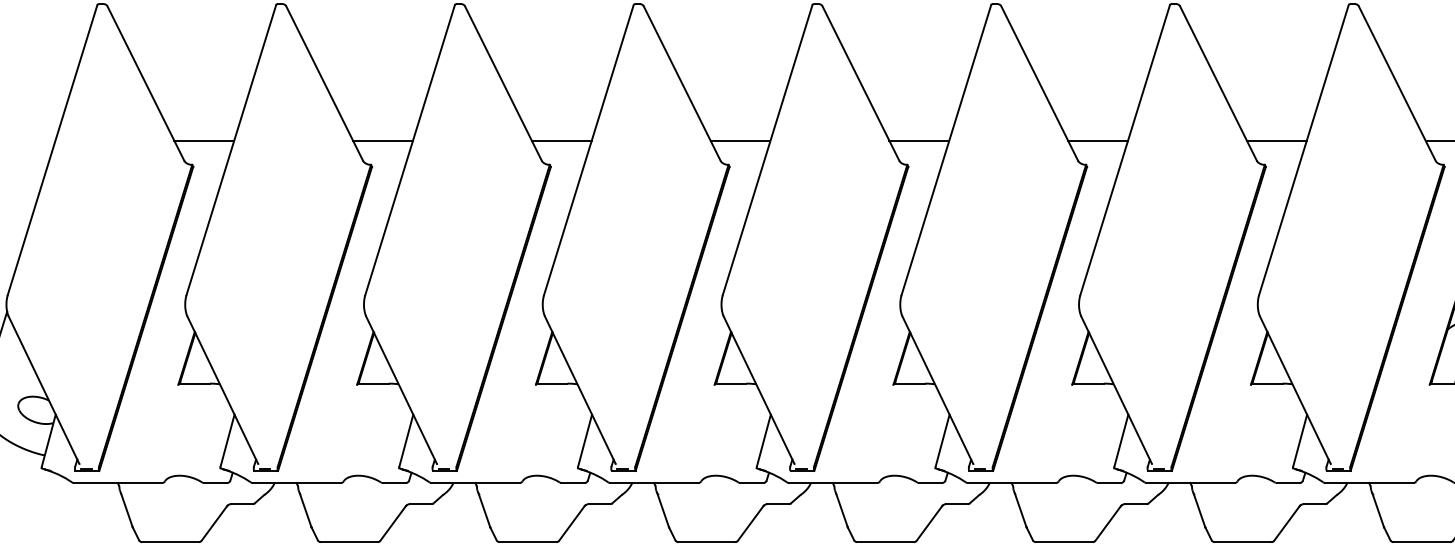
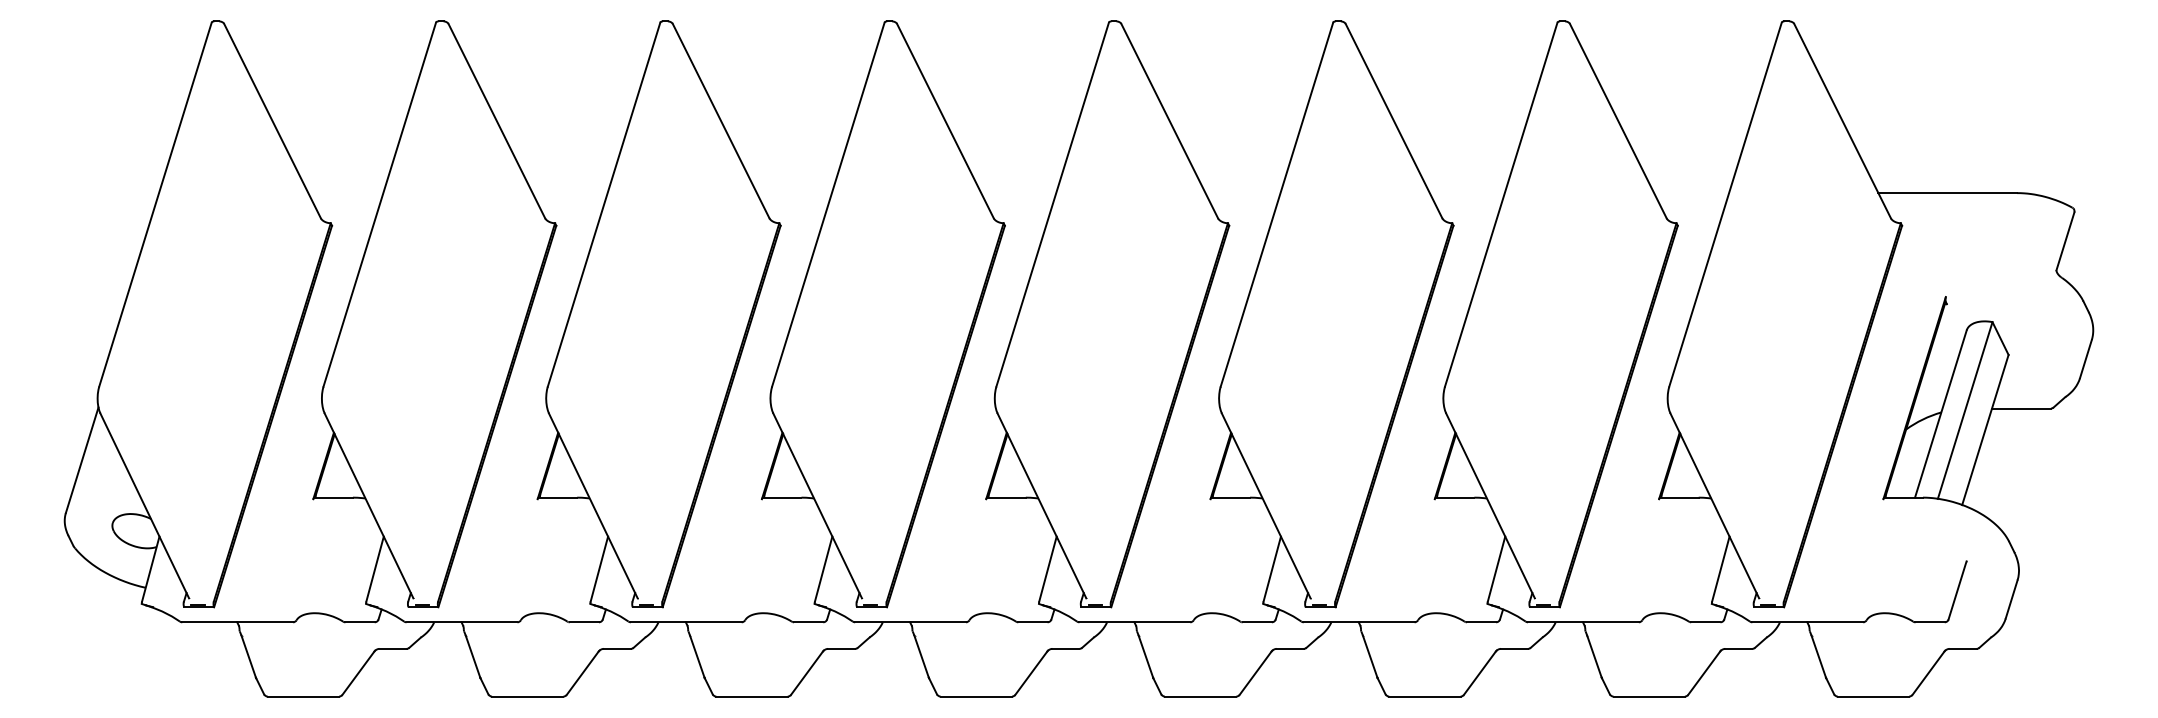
line: (204, 141) -> (345, 193), removed
line: (382, 141) -> (569, 193), removed
line: (561, 141) -> (793, 193), removed
line: (740, 141) -> (1018, 193), removed
line: (918, 141) -> (1242, 193), removed
line: (1097, 141) -> (1466, 193), removed
line: (1276, 141) -> (1691, 193), removed

